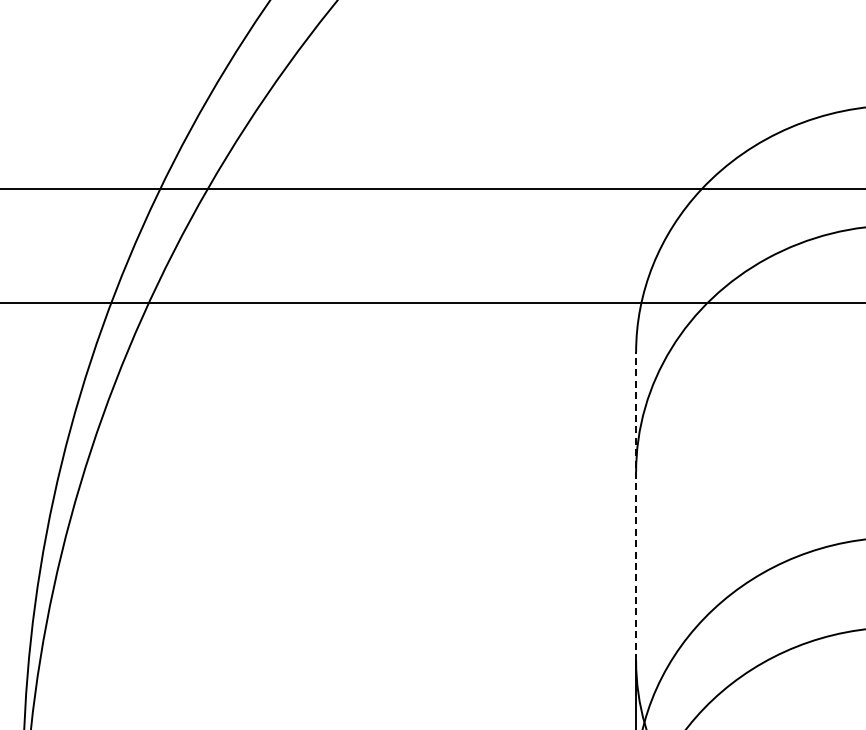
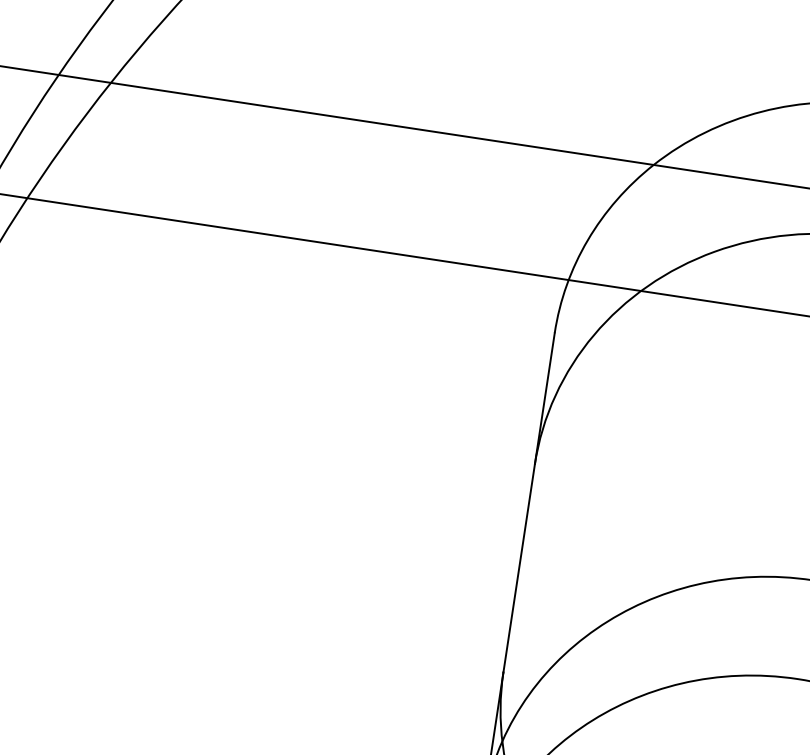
line: (636, 506) -> (529, 502), dashed -> solid

